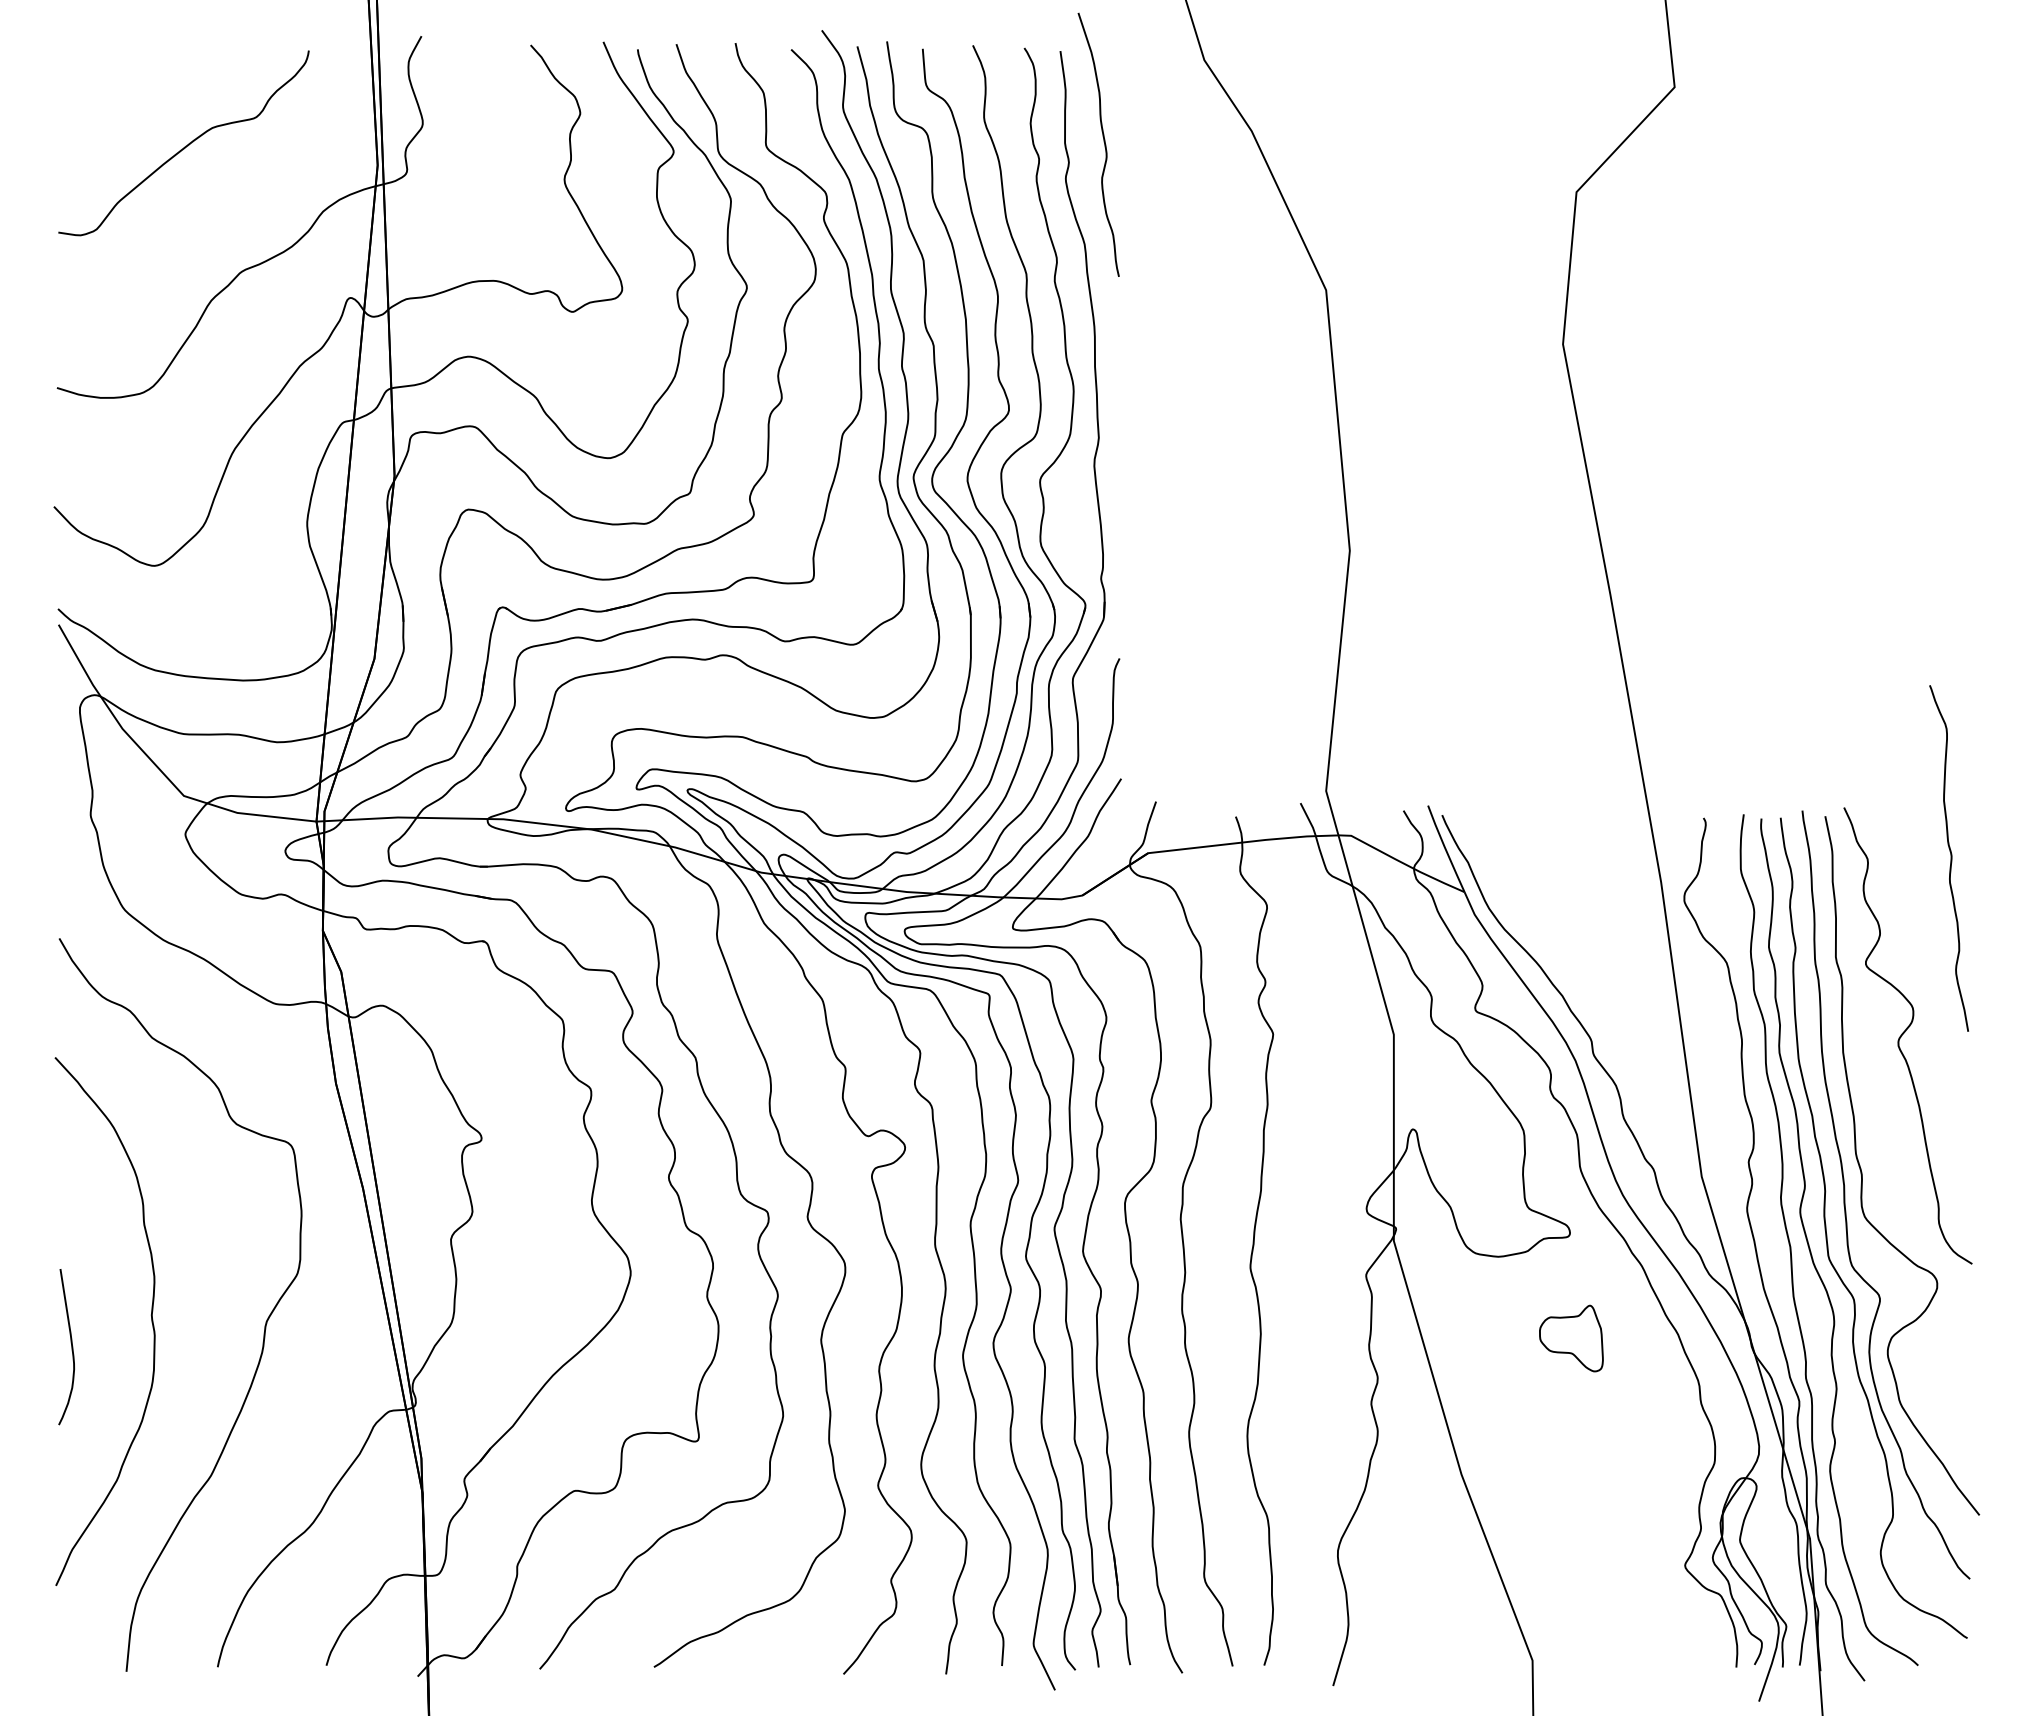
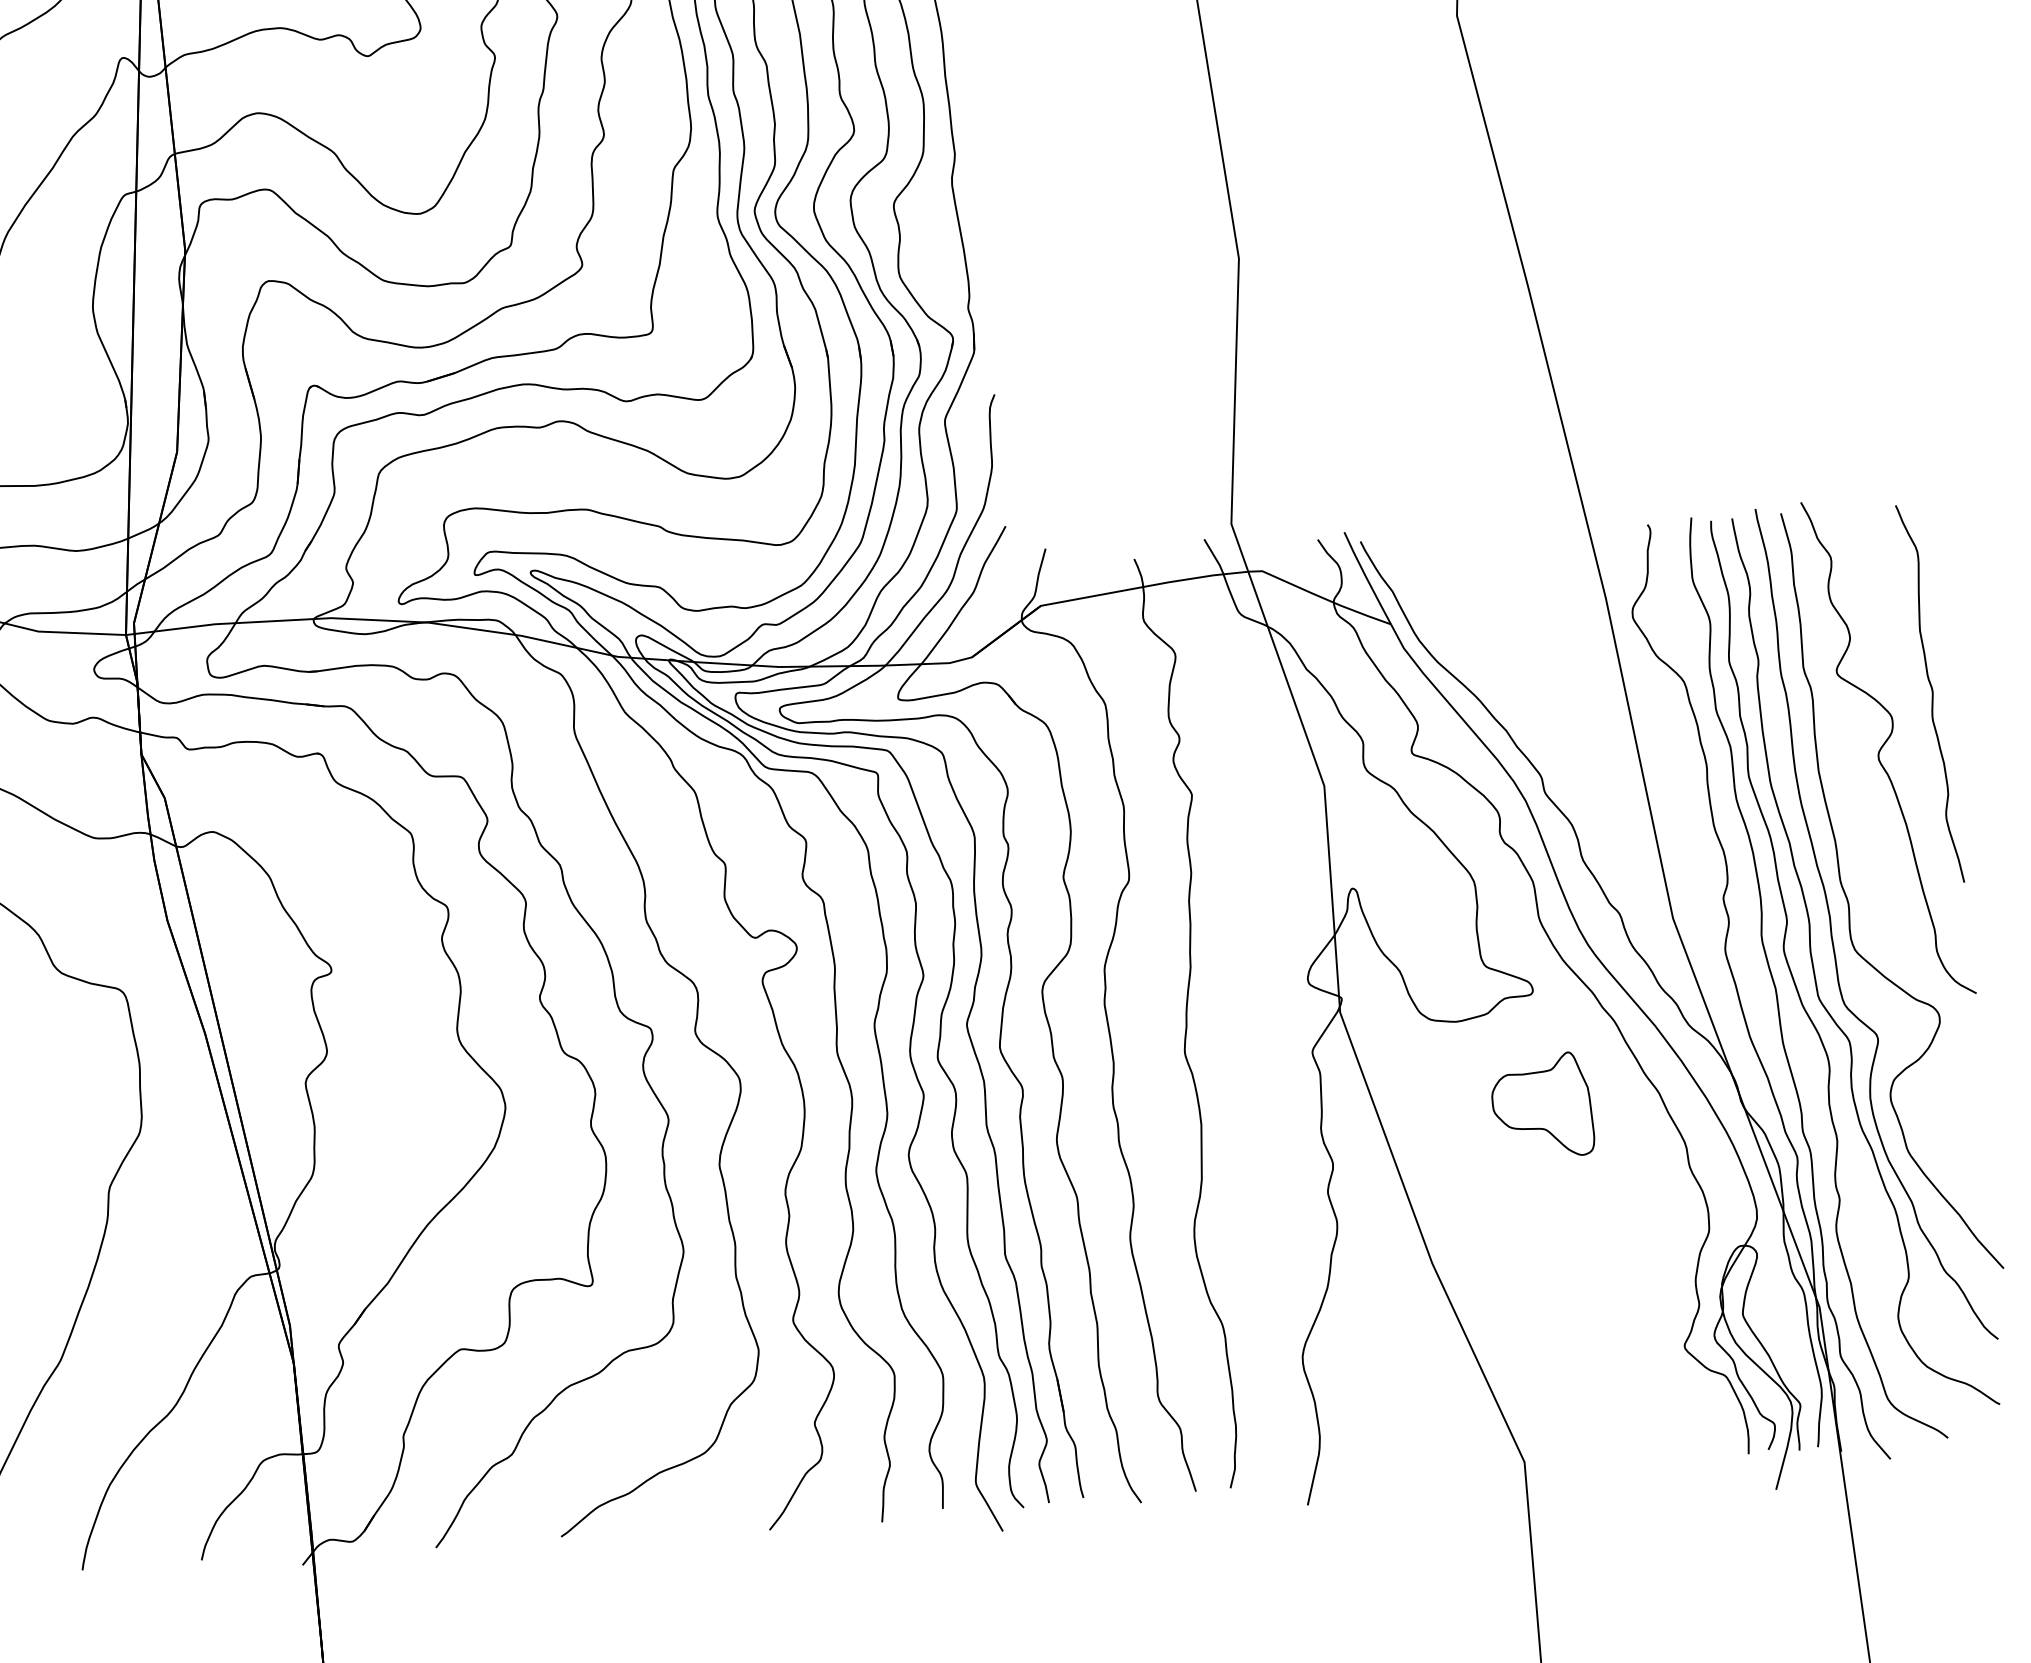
curve: (1950, 858) -> (1931, 693), moved
part: (1571, 1338) -> (1542, 1105), size x1.43

